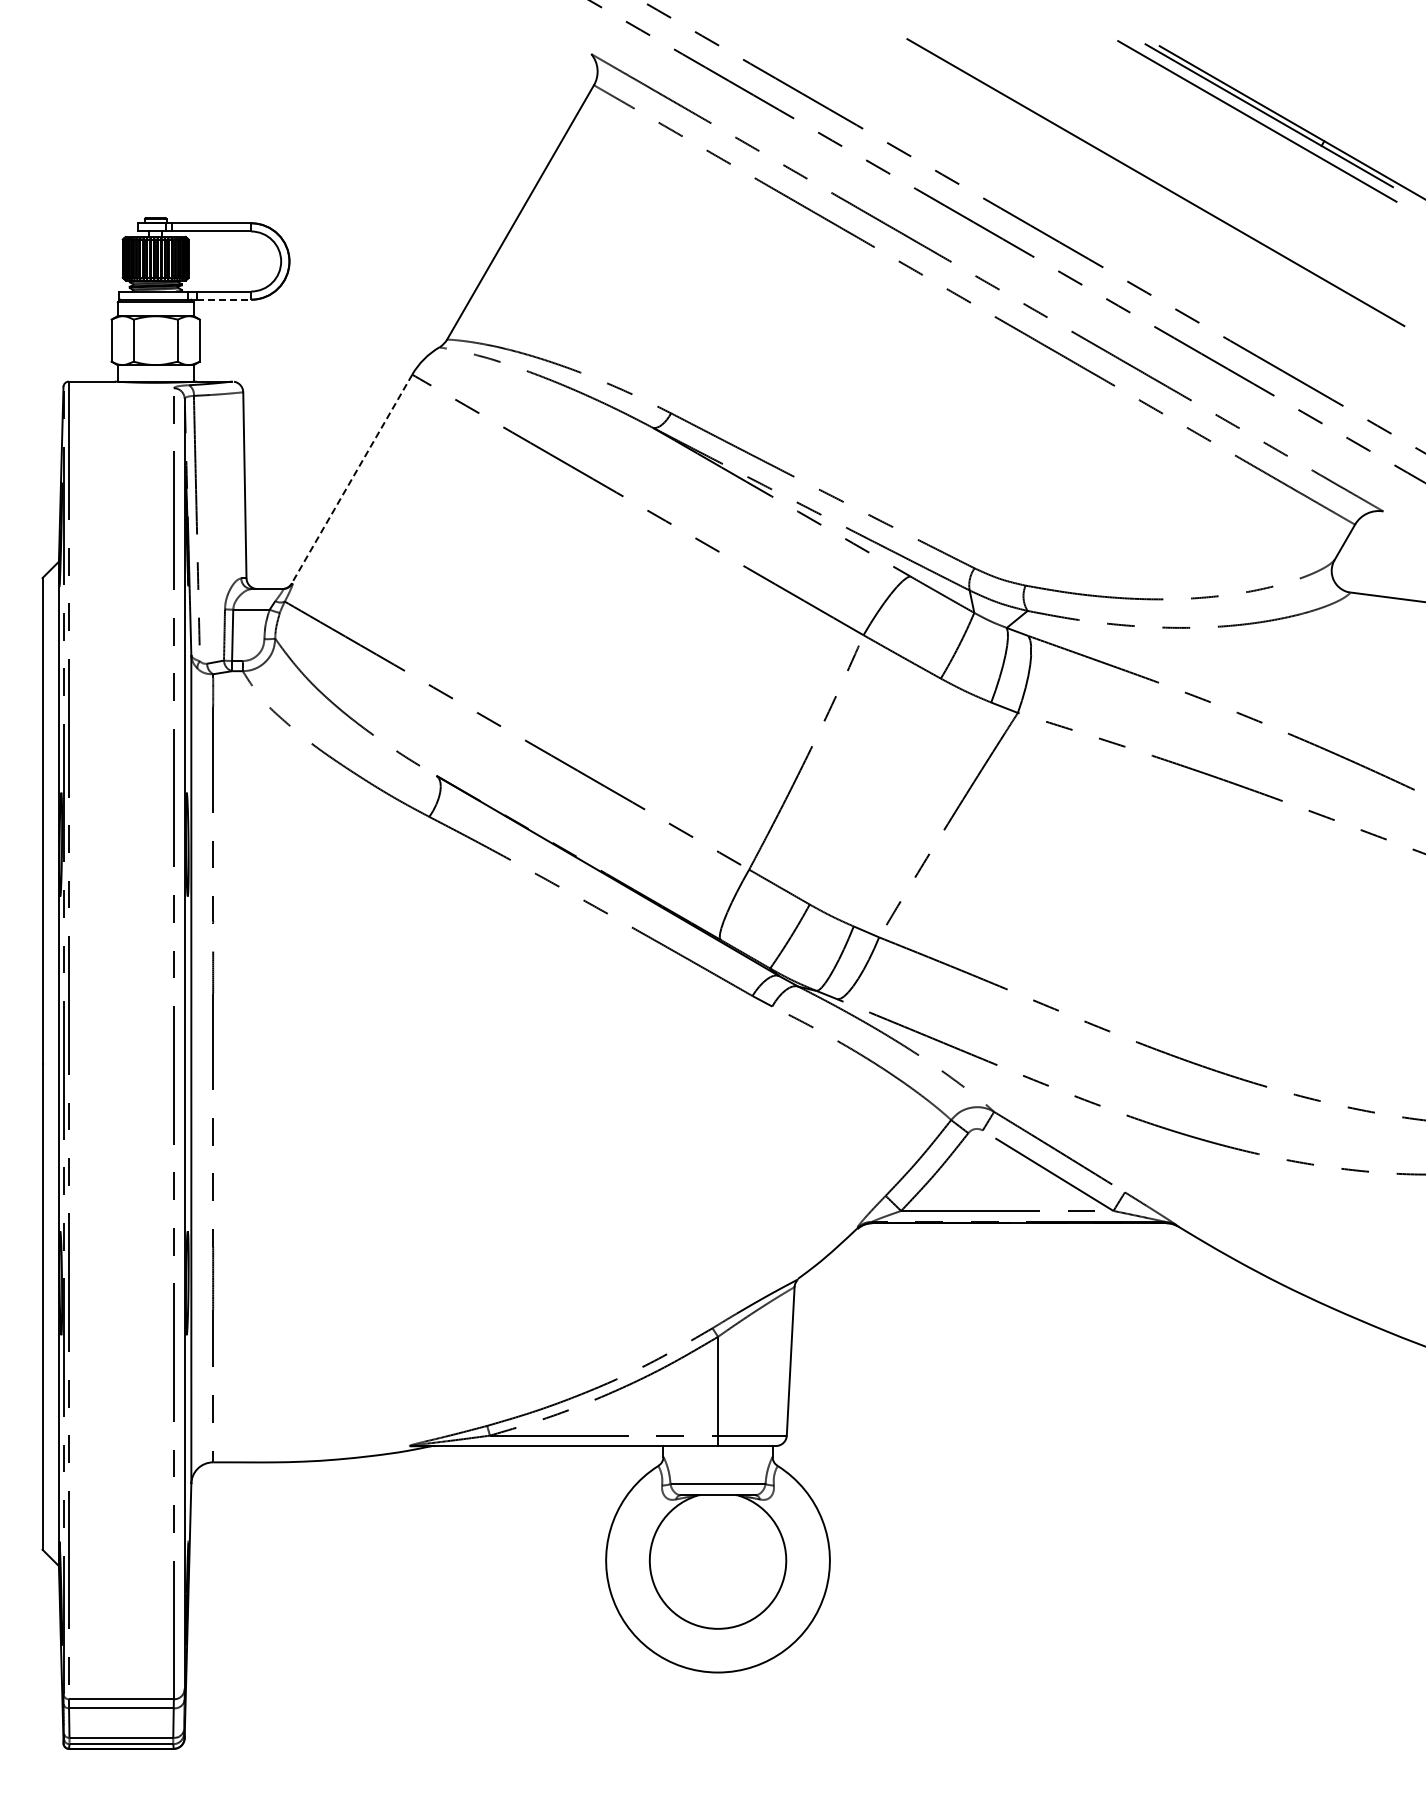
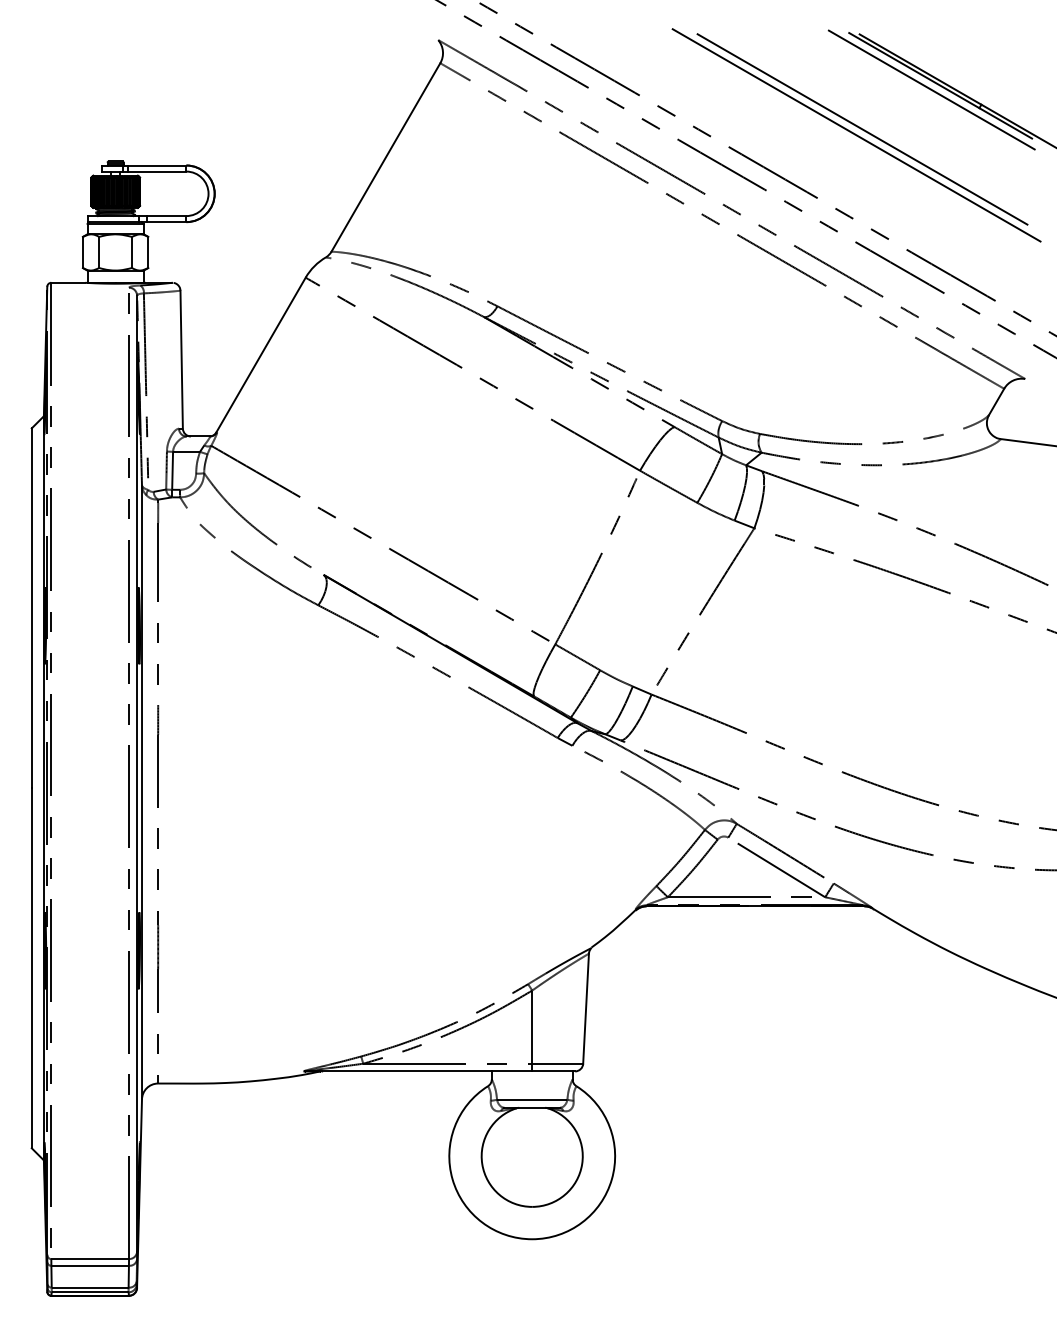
line: (1163, 174) -> (862, 129), added
line: (224, 299) -> (166, 221), dashed -> solid
line: (352, 479) -> (261, 355), dashed -> solid

